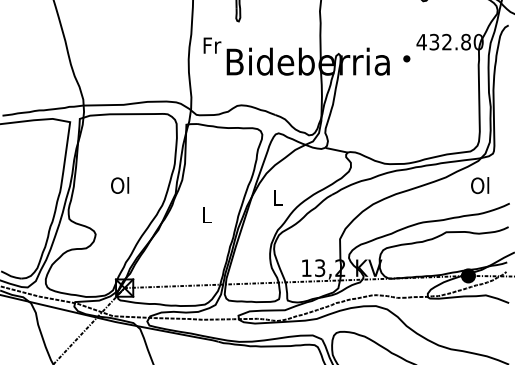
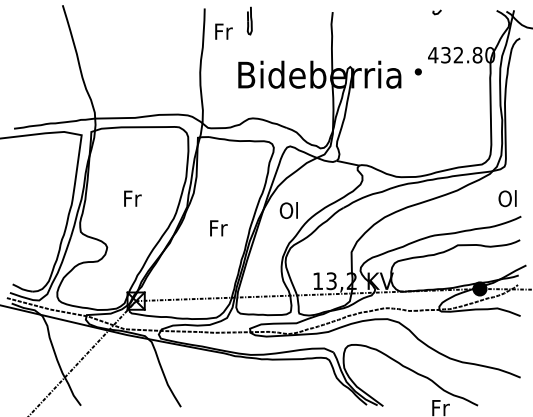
text: (211, 45) -> (223, 31), moved
text: (119, 185) -> (131, 198), Ol -> Fr
text: (479, 185) -> (507, 198), moved
text: (276, 197) -> (288, 210), L -> Ol
text: (206, 215) -> (218, 228), L -> Fr

